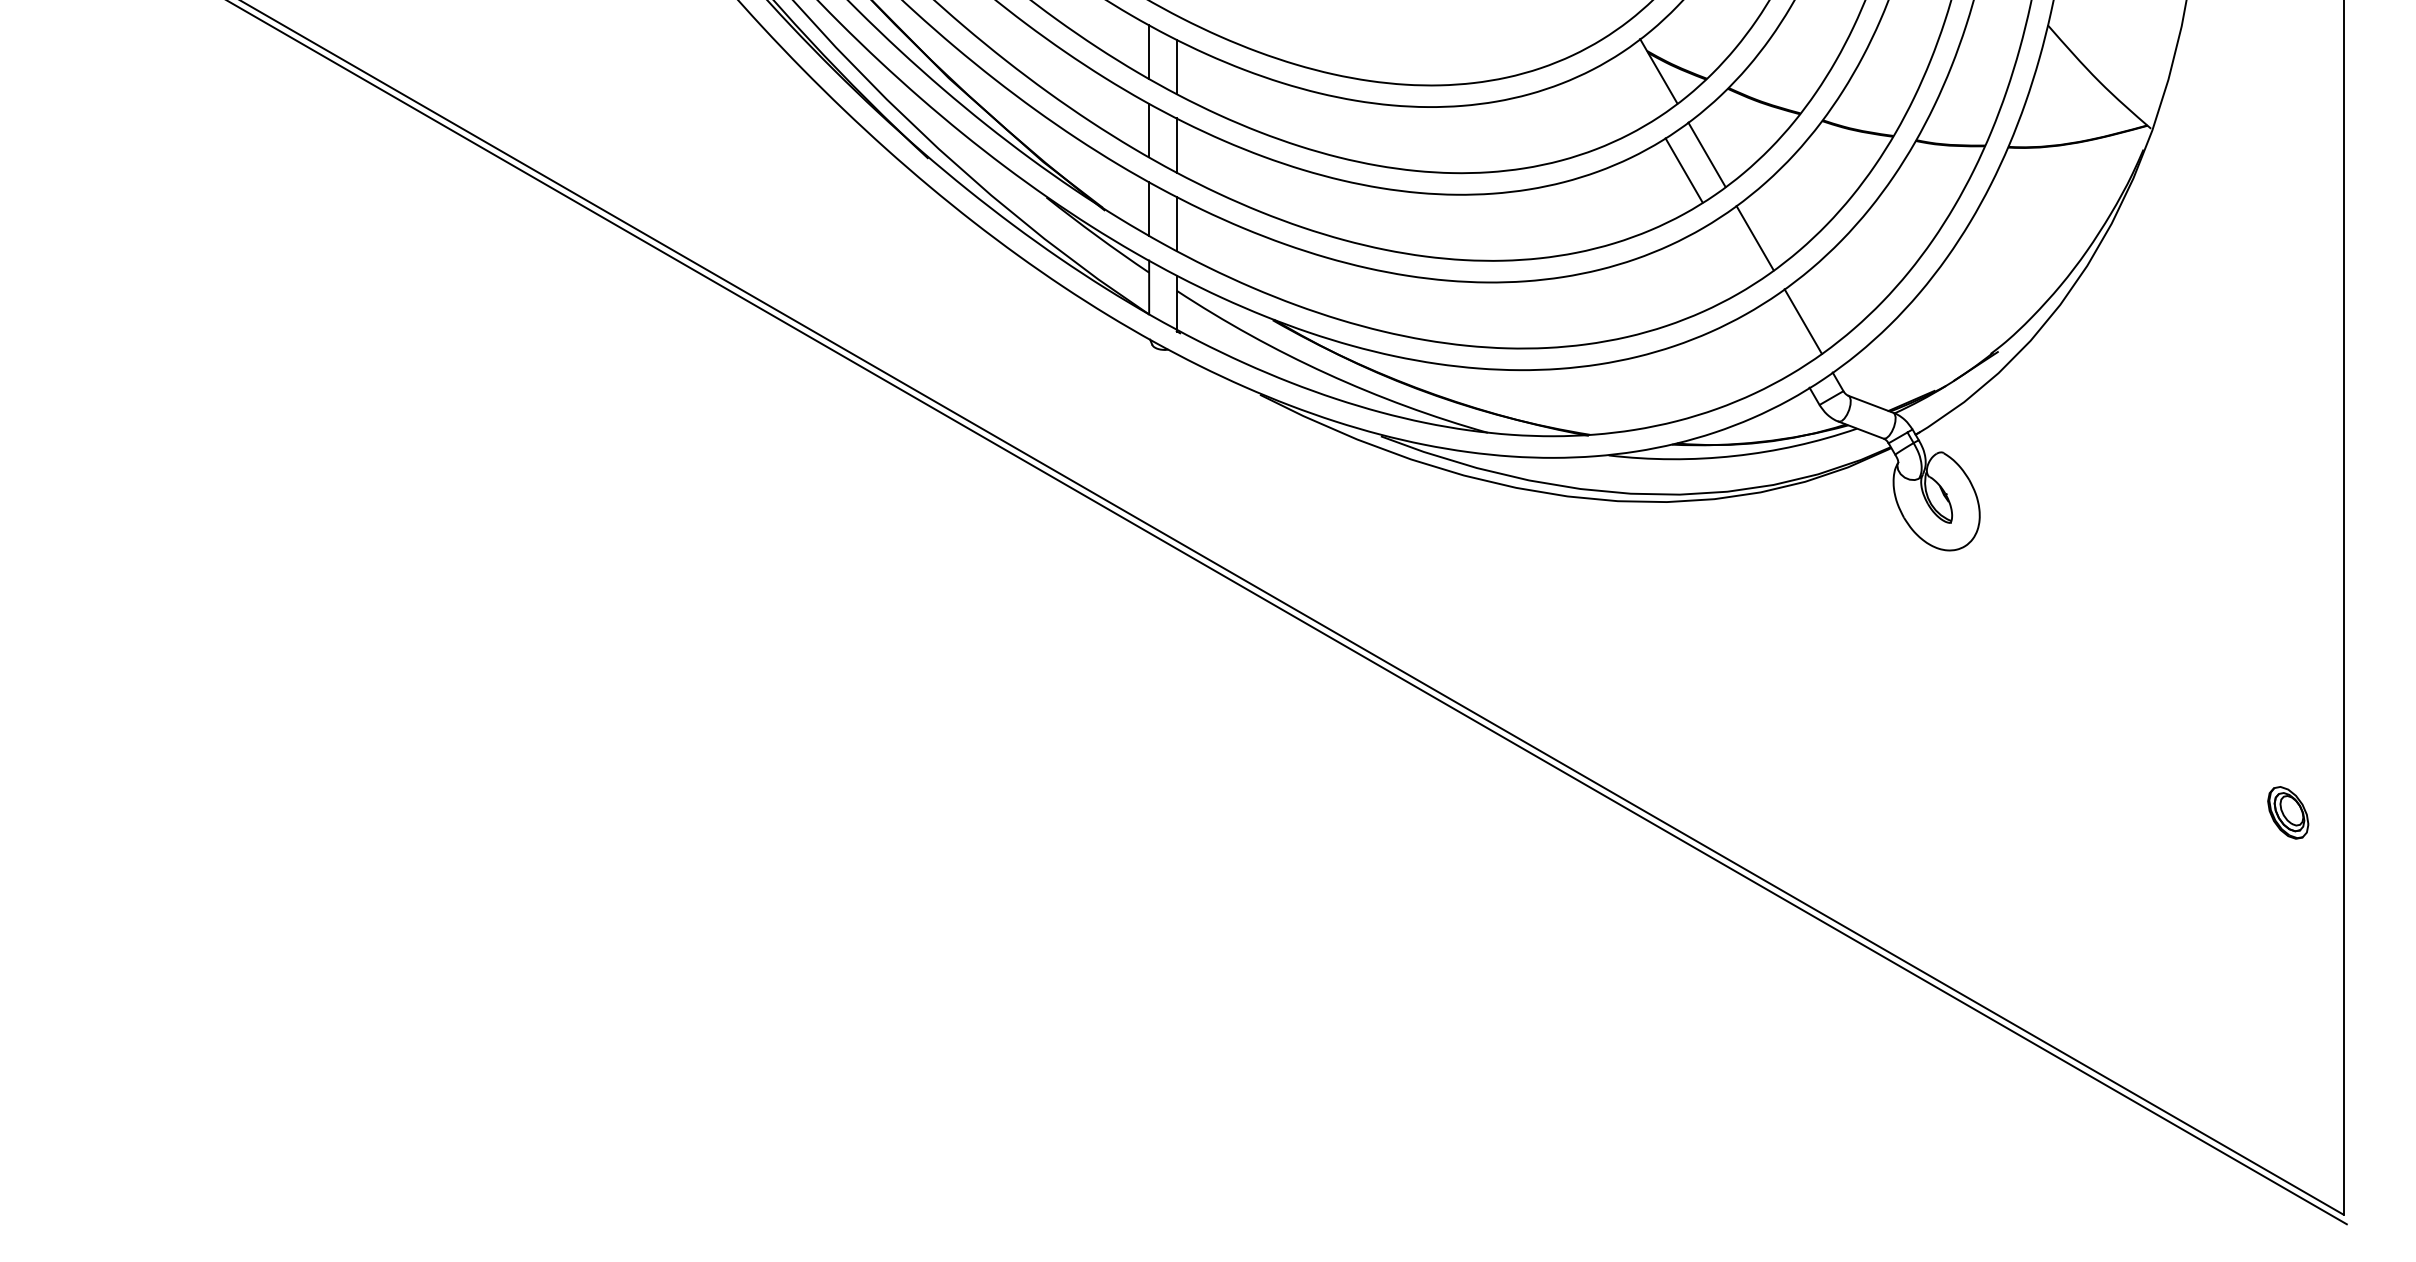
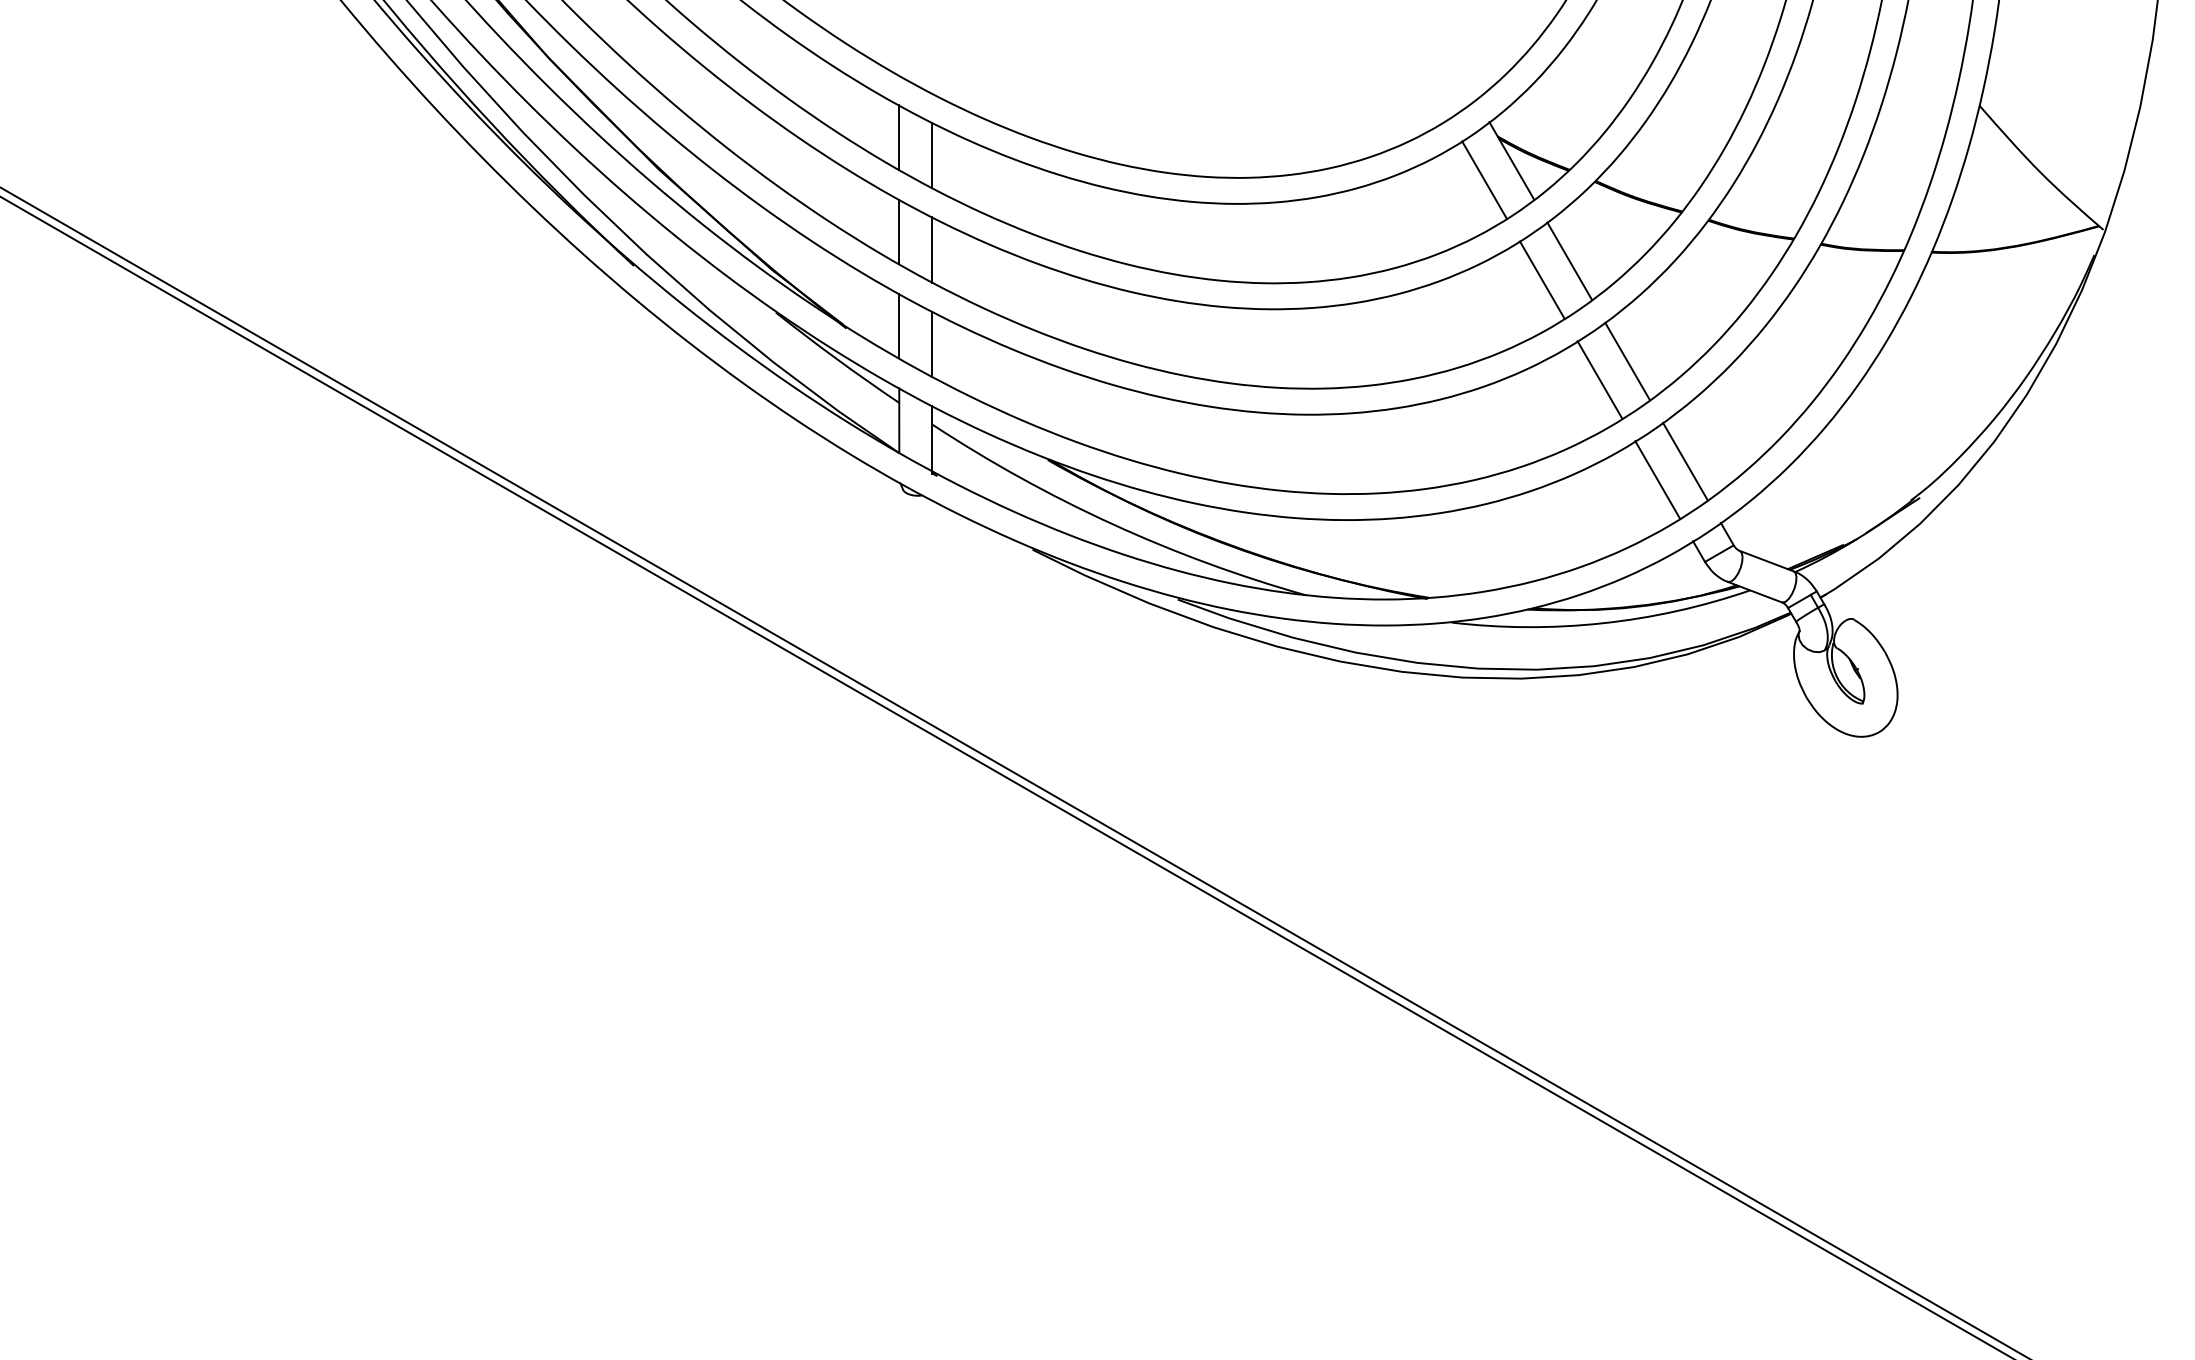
line: (1635, 87) -> (1483, 180), added
line: (1731, 253) -> (1599, 379), added
line: (1779, 336) -> (1656, 479), added

